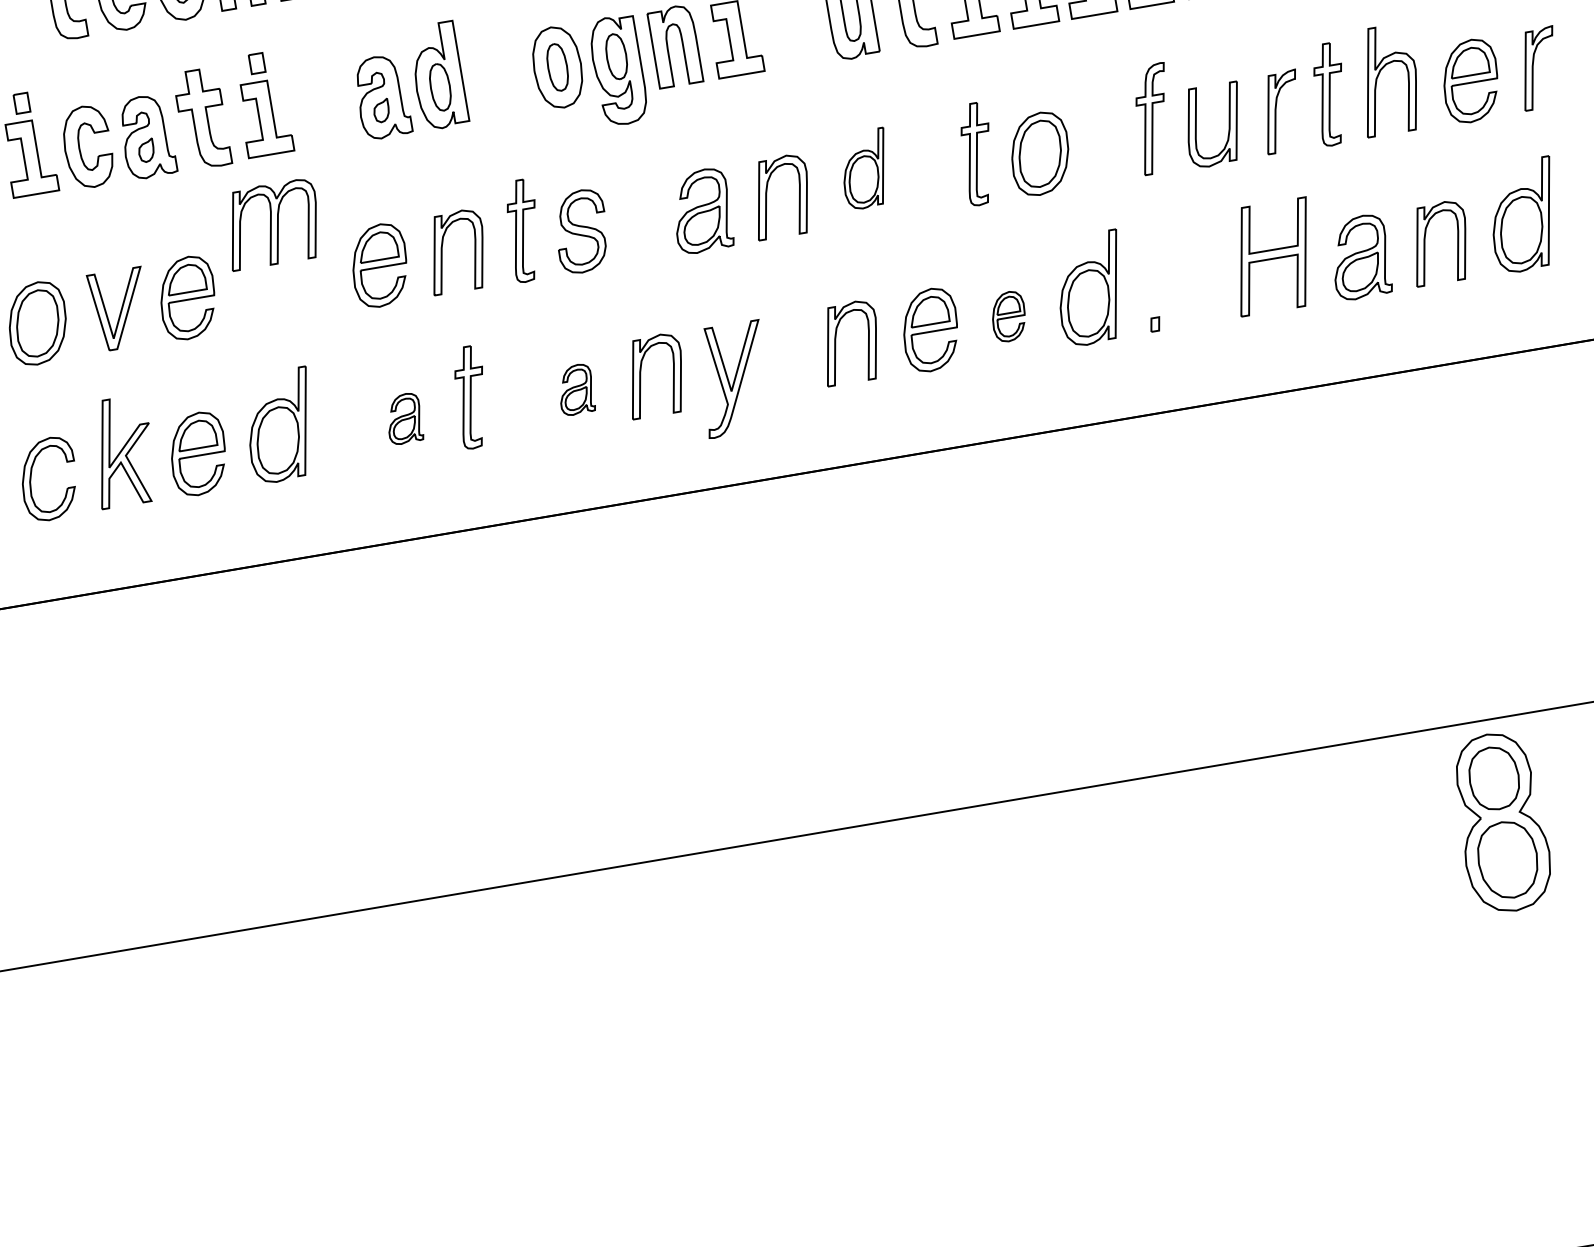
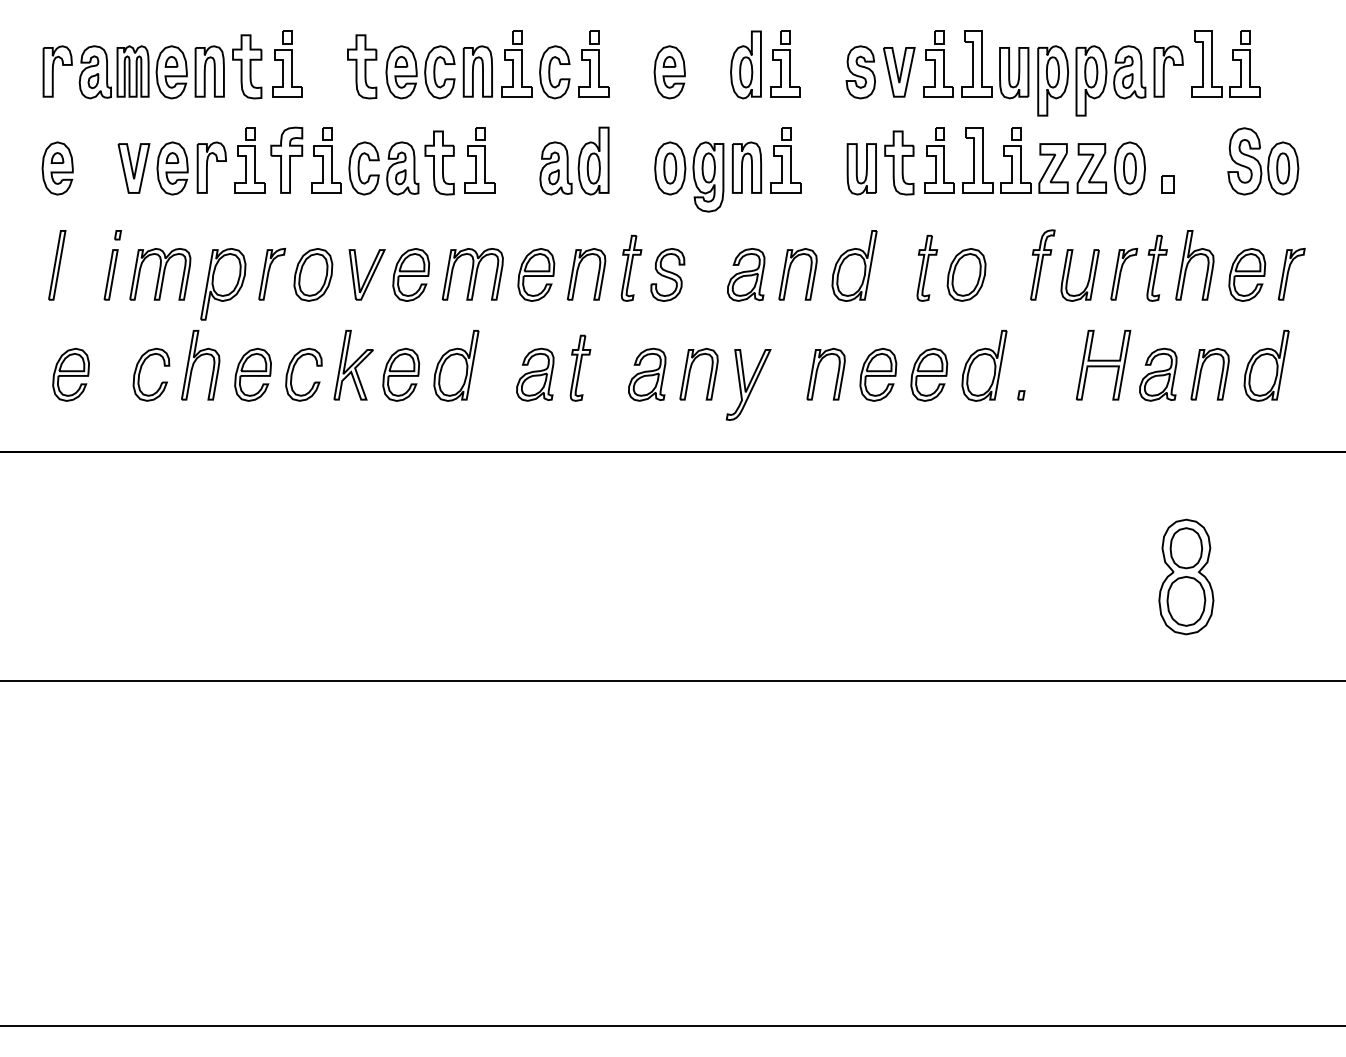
part: (865, 168) -> (854, 265), size x1.43
part: (272, 224) -> (472, 274), moved
part: (1009, 316) -> (929, 374), size x1.67
part: (576, 389) -> (647, 374), size x1.67
part: (404, 418) -> (535, 374), size x1.67
part: (1501, 821) -> (1186, 576), moved

